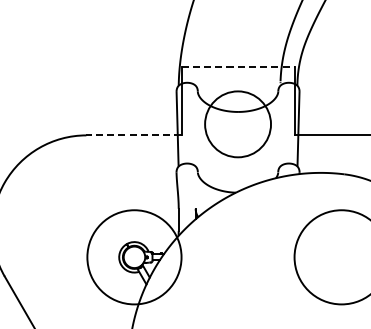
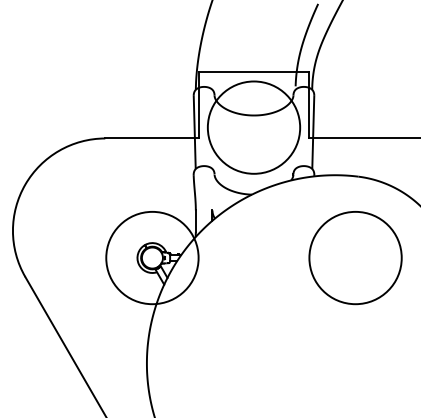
line: (238, 67) -> (254, 71), dashed -> solid
circle: (237, 124) -> (253, 127), size x1.43
line: (133, 135) -> (151, 138), dashed -> solid

